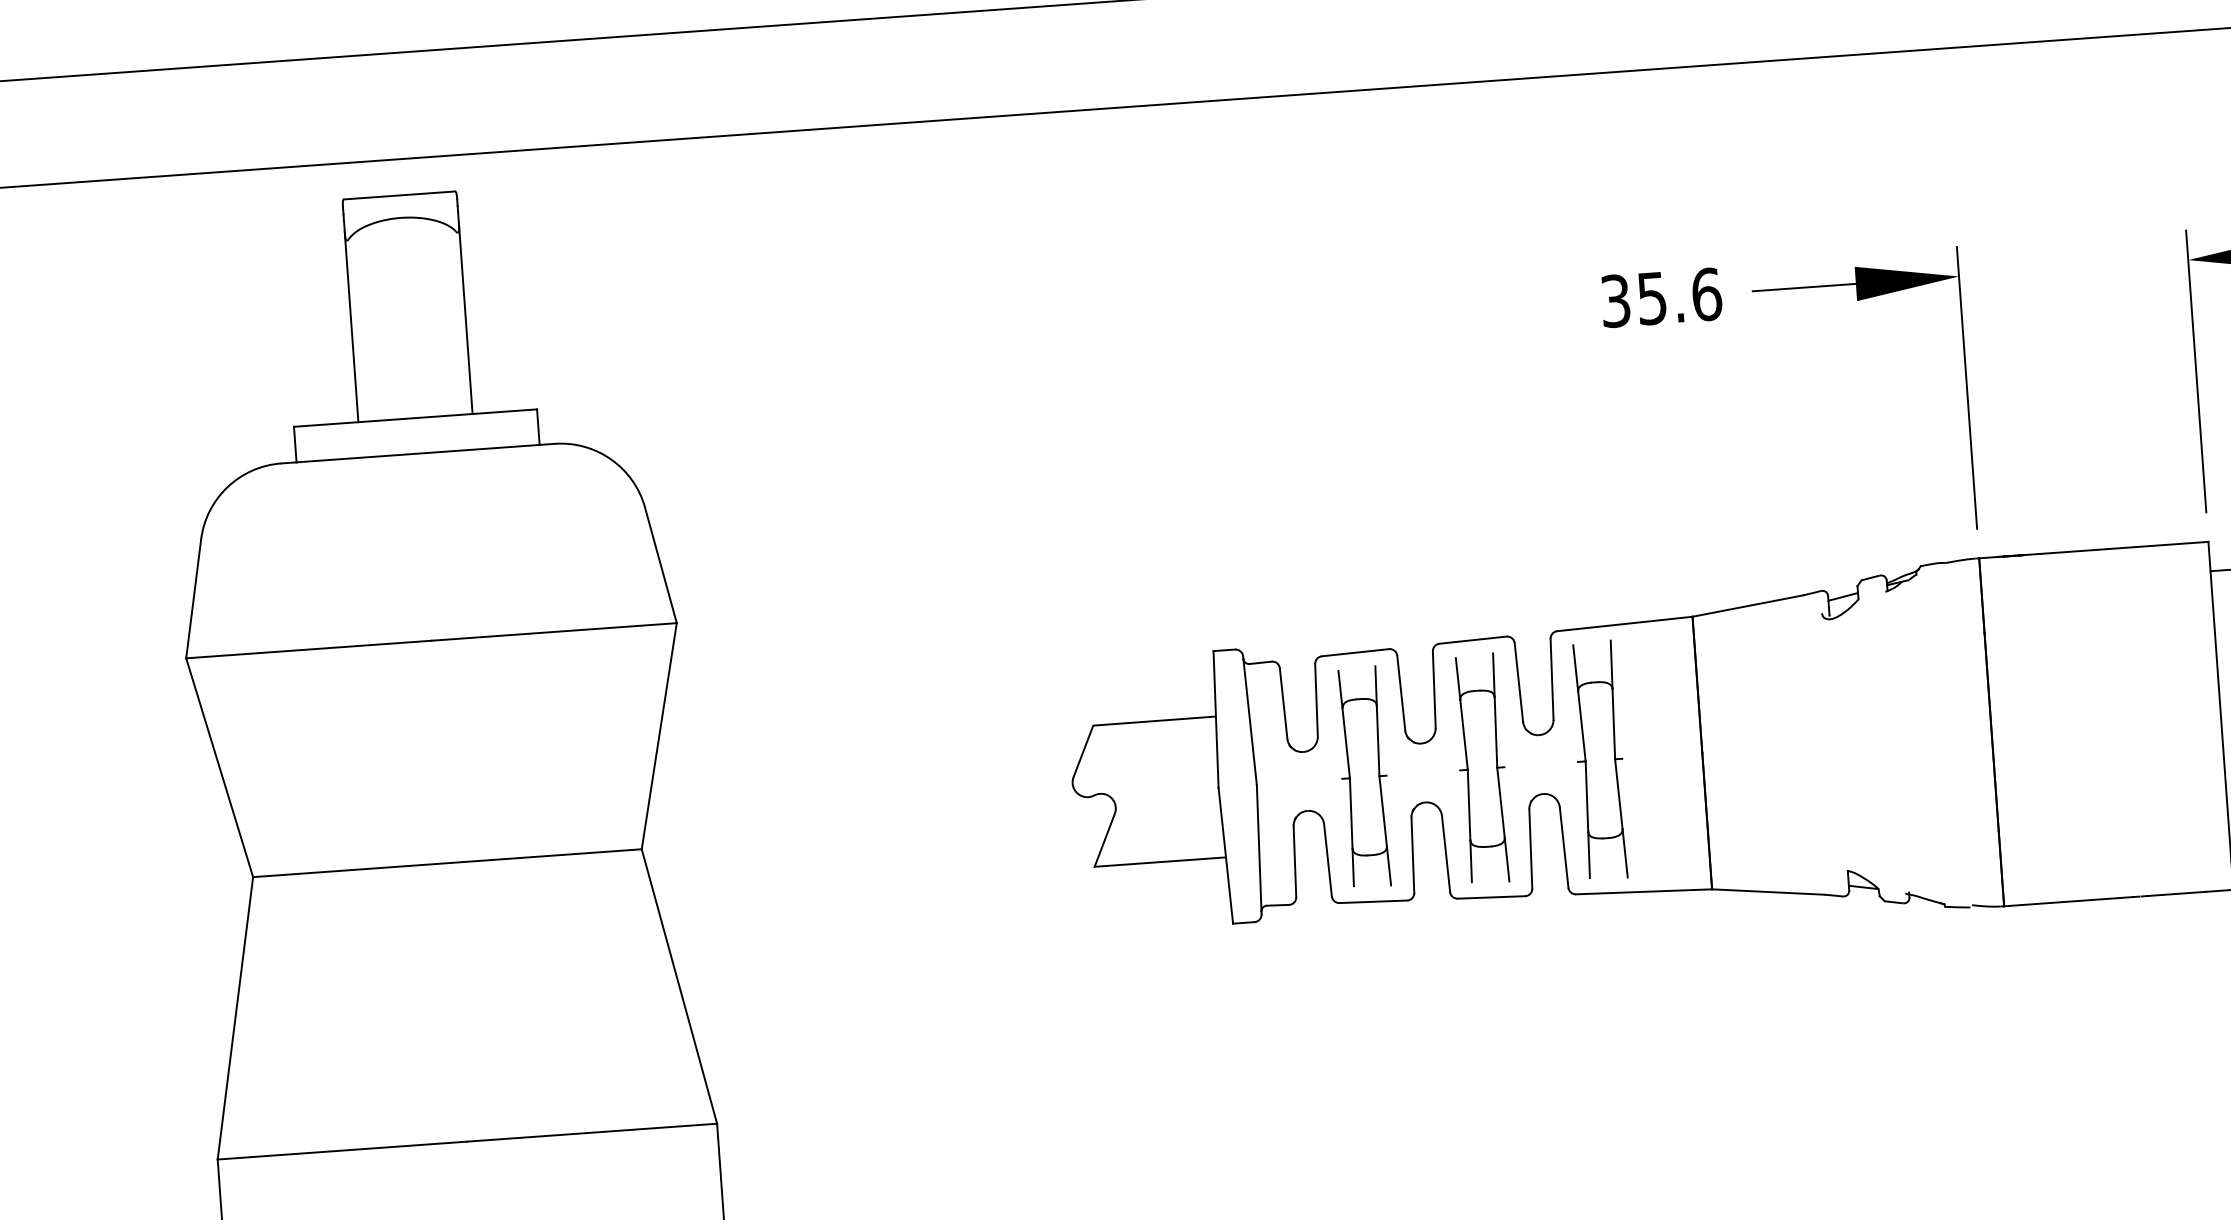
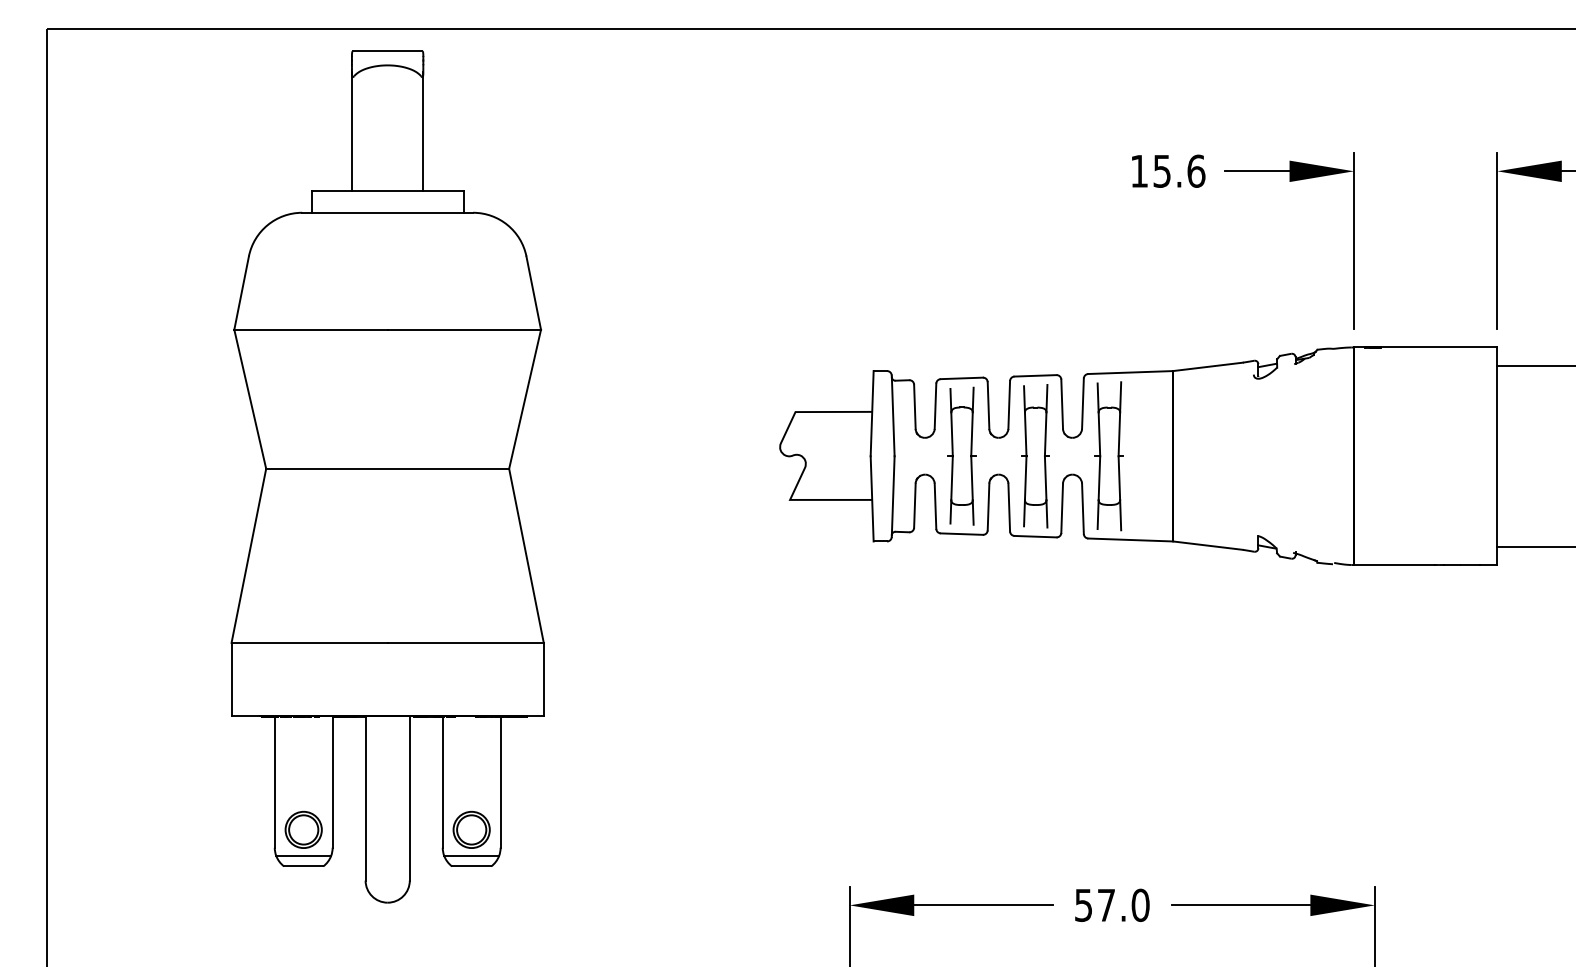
text: (1614, 299) -> (1138, 170), 35.6 -> 15.6

